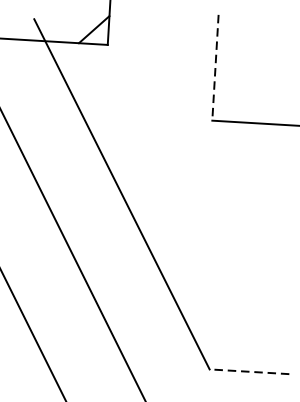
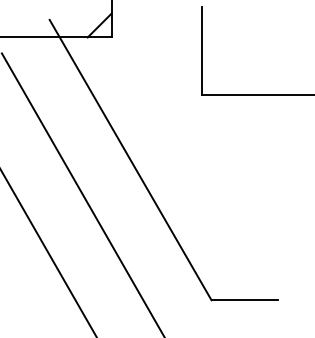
line: (215, 68) -> (201, 51), dashed -> solid
line: (249, 372) -> (244, 300), dashed -> solid

